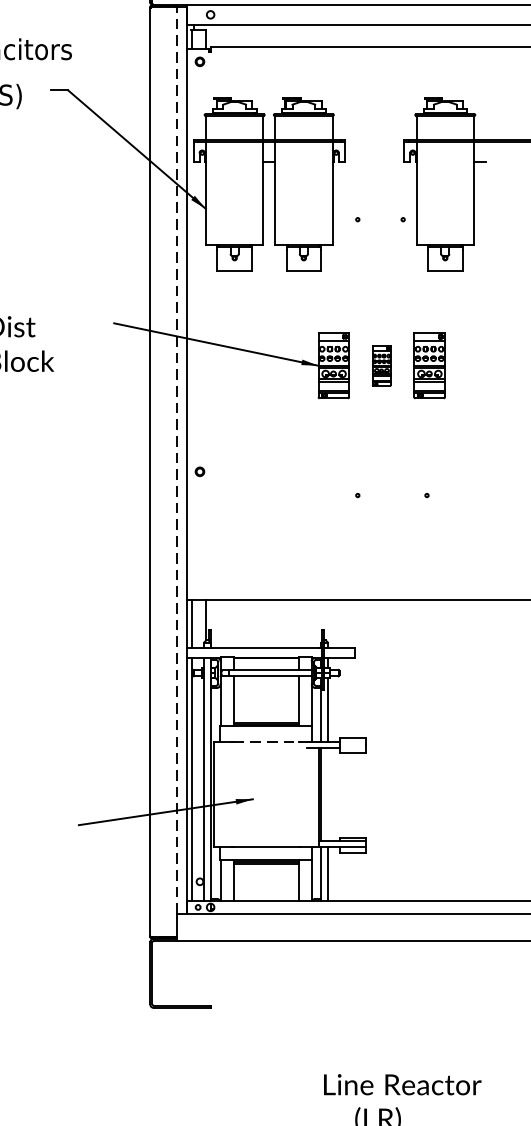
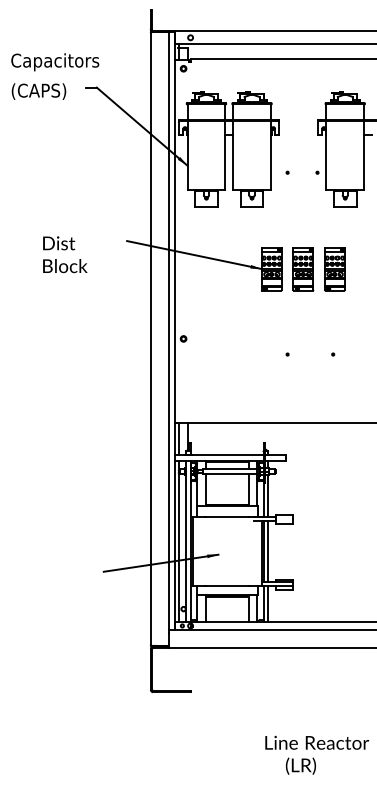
part: (381, 366) -> (303, 269), size x1.67
line: (177, 460) -> (168, 331), dashed -> solid
line: (266, 741) -> (227, 516), dashed -> solid
line: (327, 794) -> (267, 551), added

